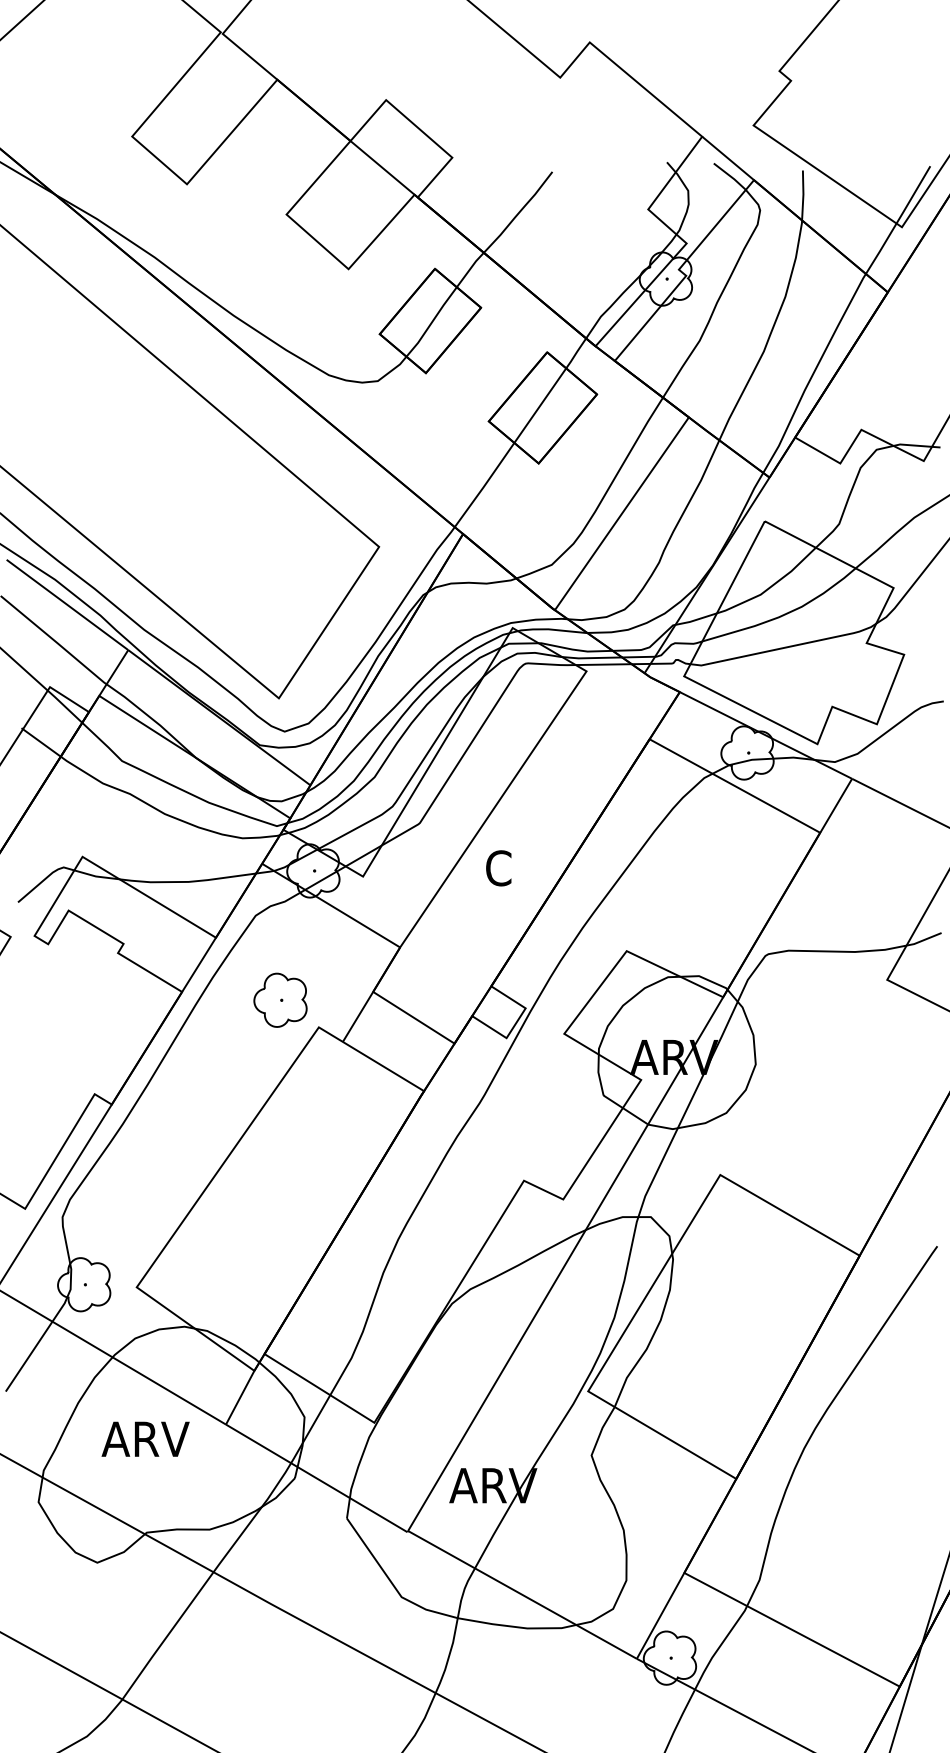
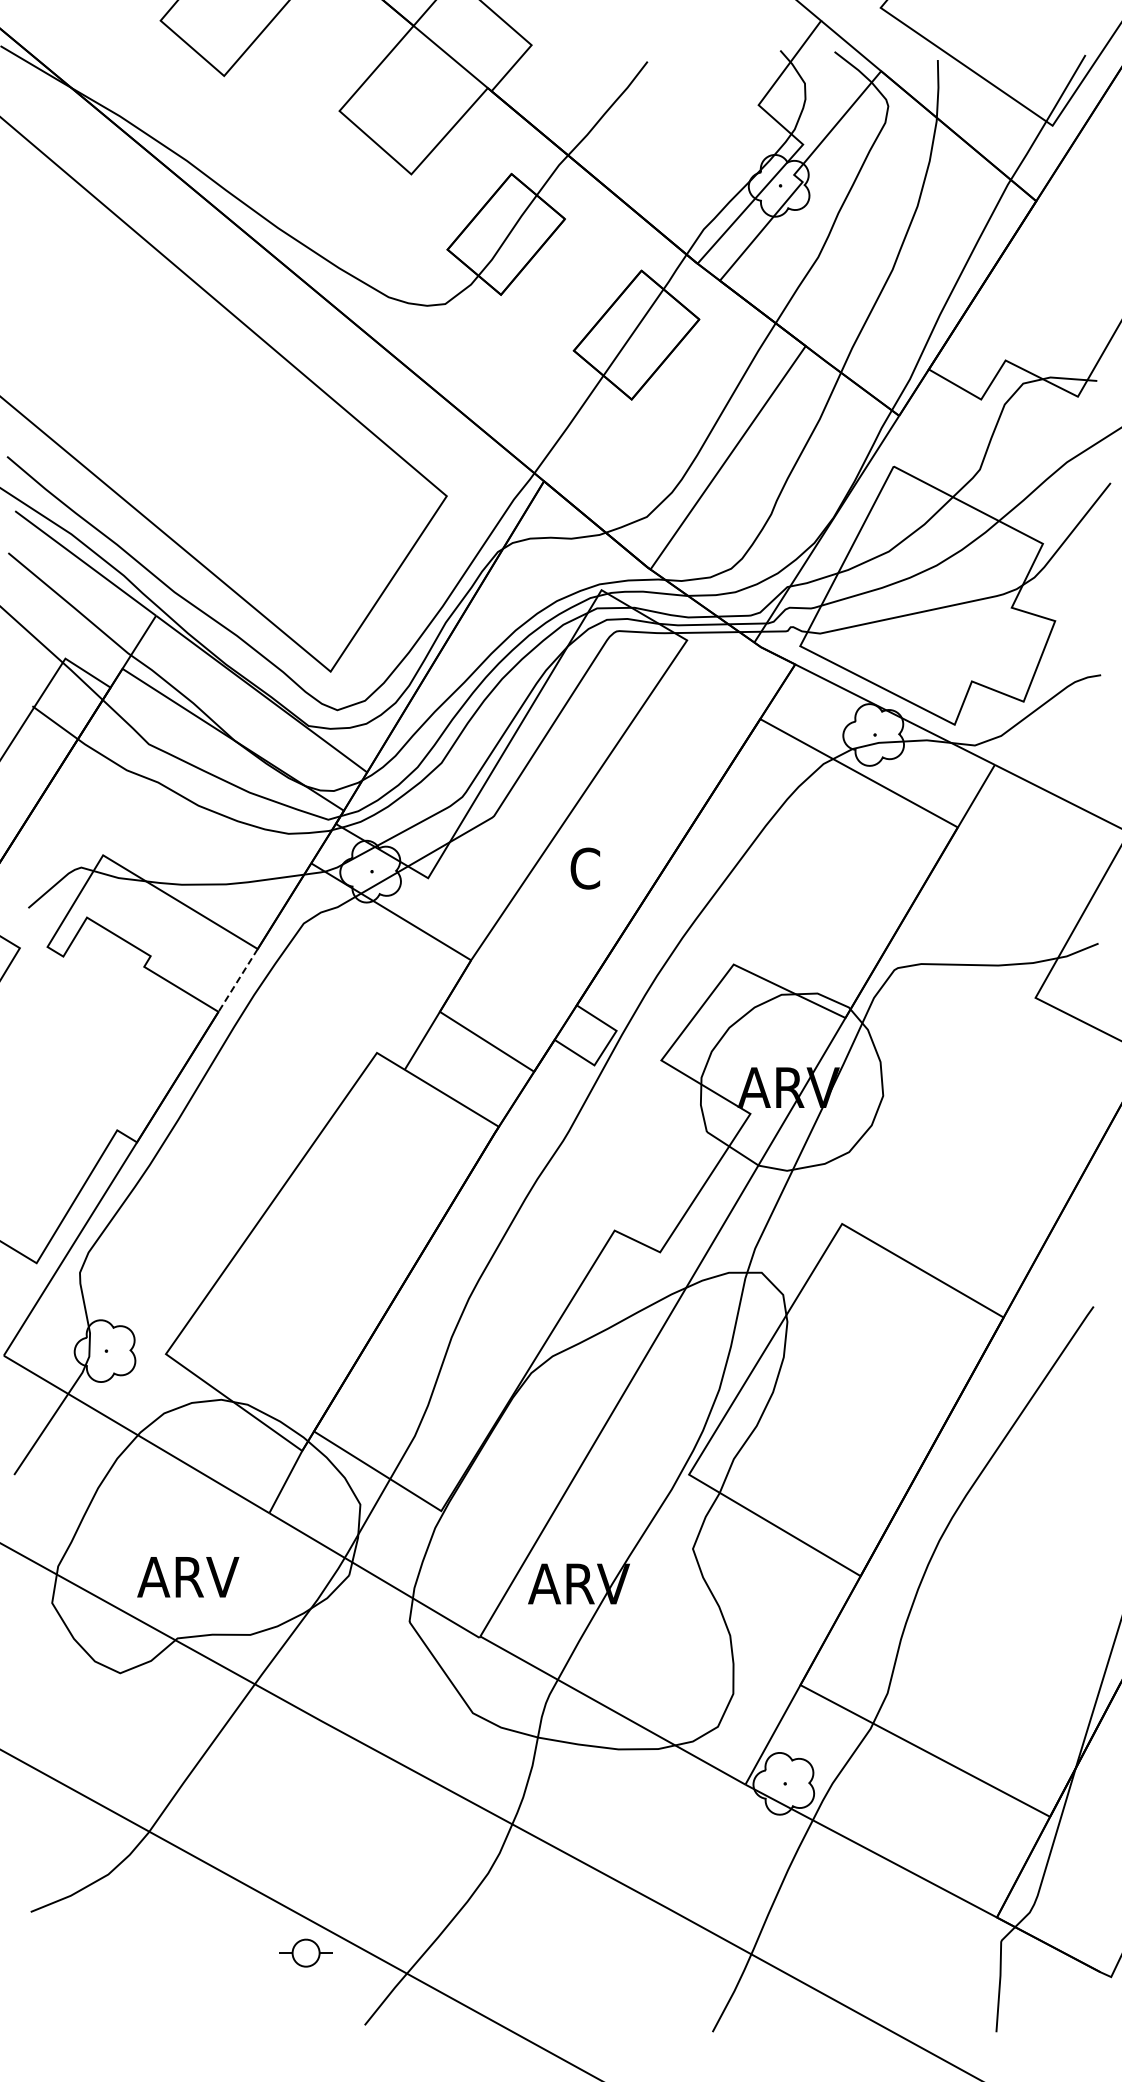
line: (198, 964) -> (237, 980), solid -> dashed
part: (280, 1000) -> (332, 1021), removed
text: (145, 1439) -> (188, 1577), moved

